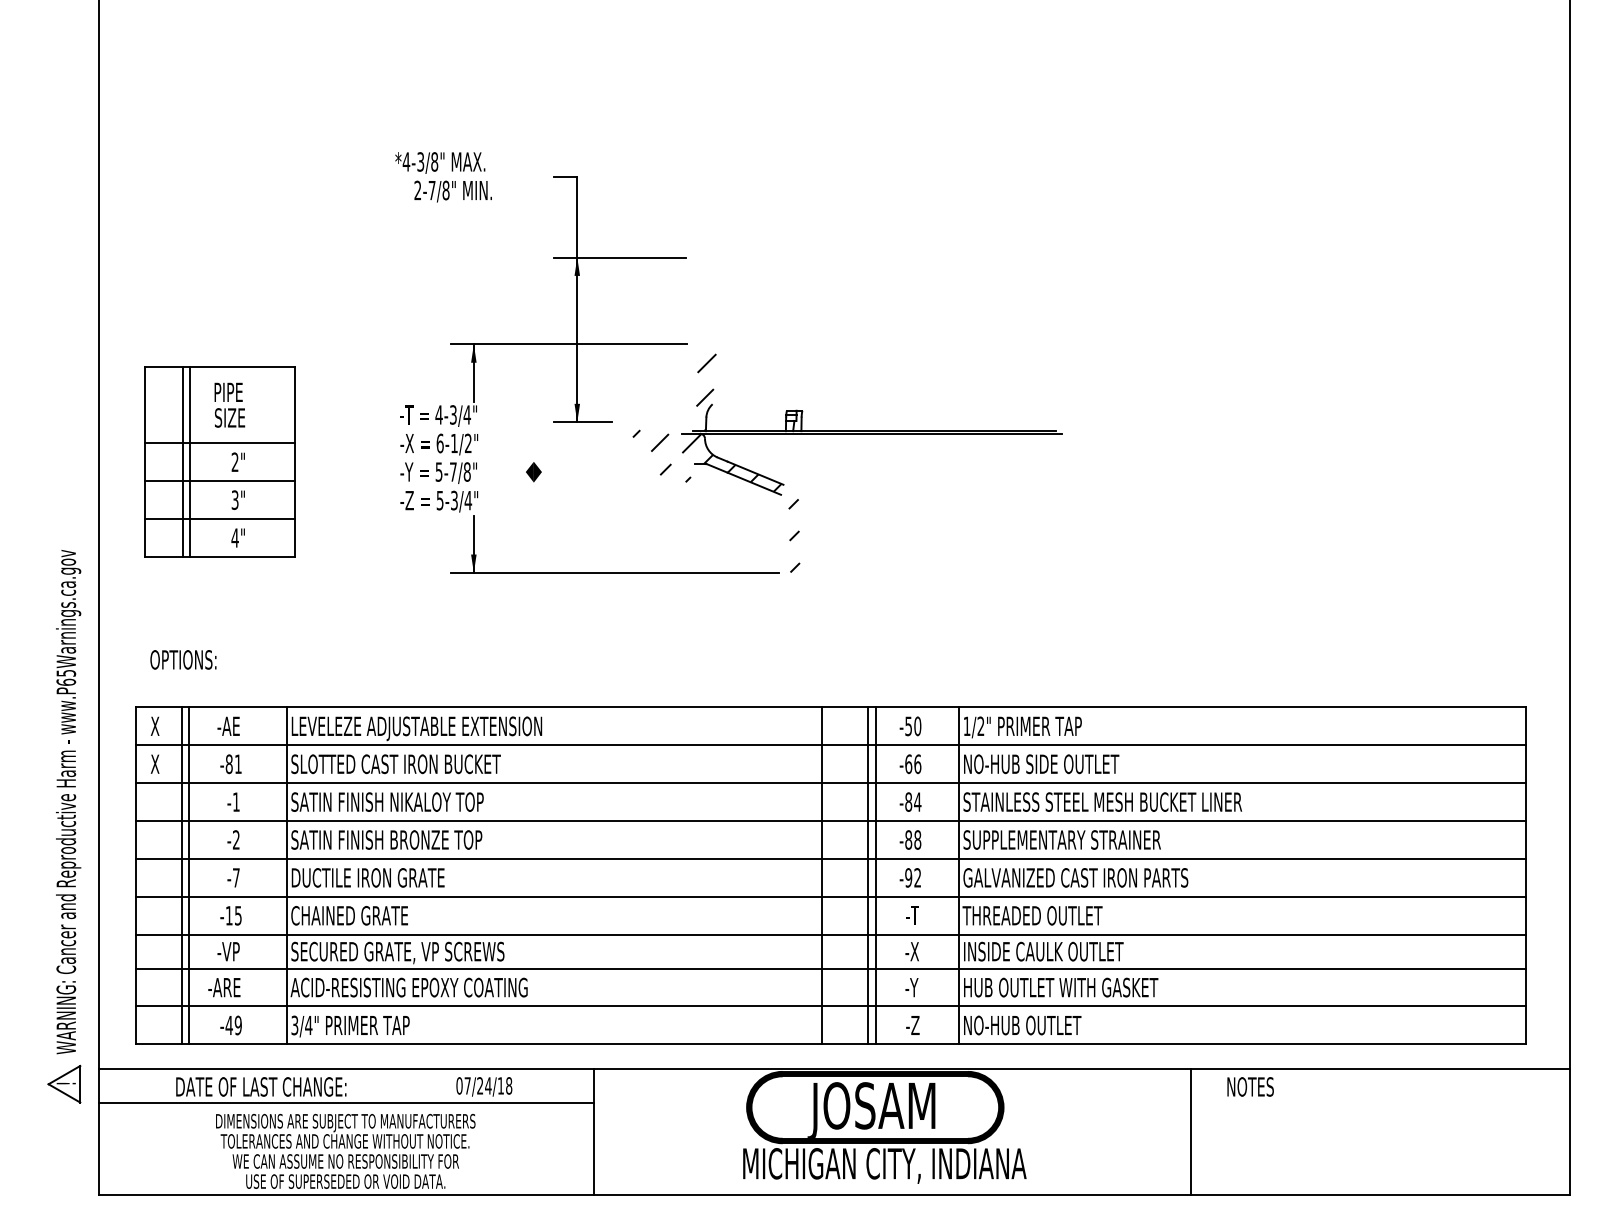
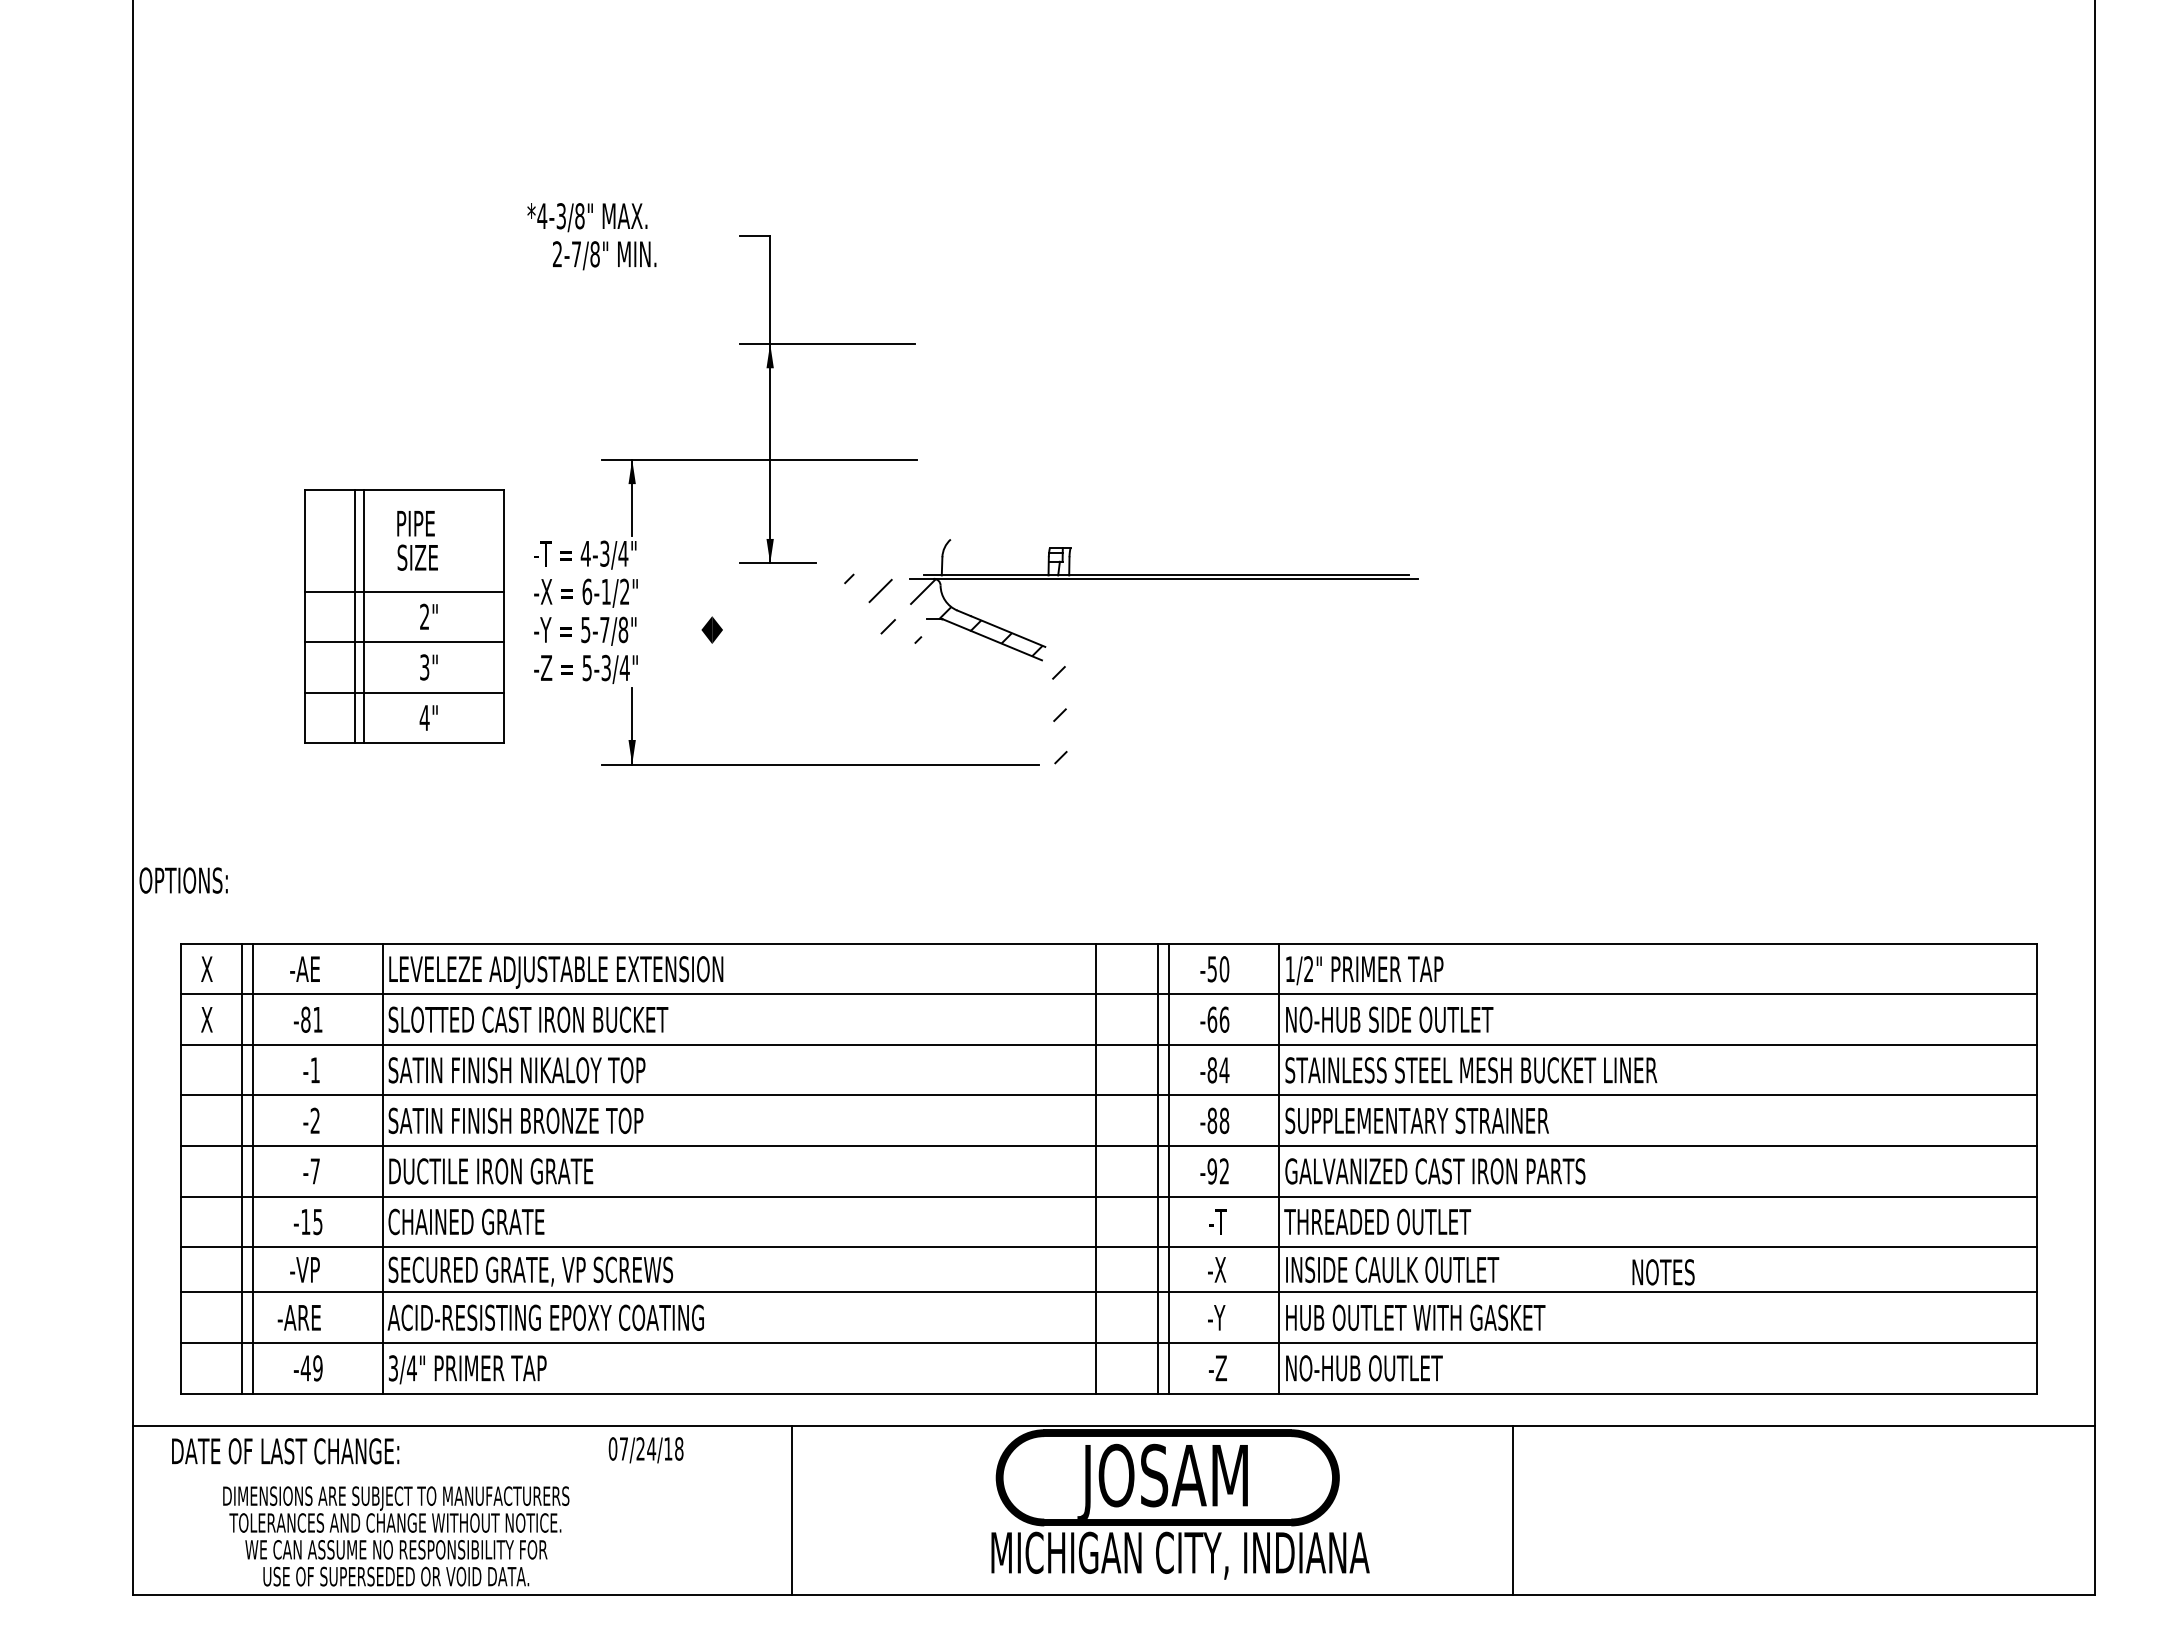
hatch: (706, 392) -> (942, 523), removed
part: (220, 461) -> (404, 616), moved
text: (183, 659) -> (183, 880), moved
part: (64, 826) -> (85, 1102), removed
text: (261, 1087) -> (285, 1451), moved
text: (1250, 1087) -> (1663, 1272), moved
line: (345, 1103) -> (461, 1472), removed
line: (1191, 1132) -> (1513, 1510), moved
text: (345, 1151) -> (396, 1536), moved

